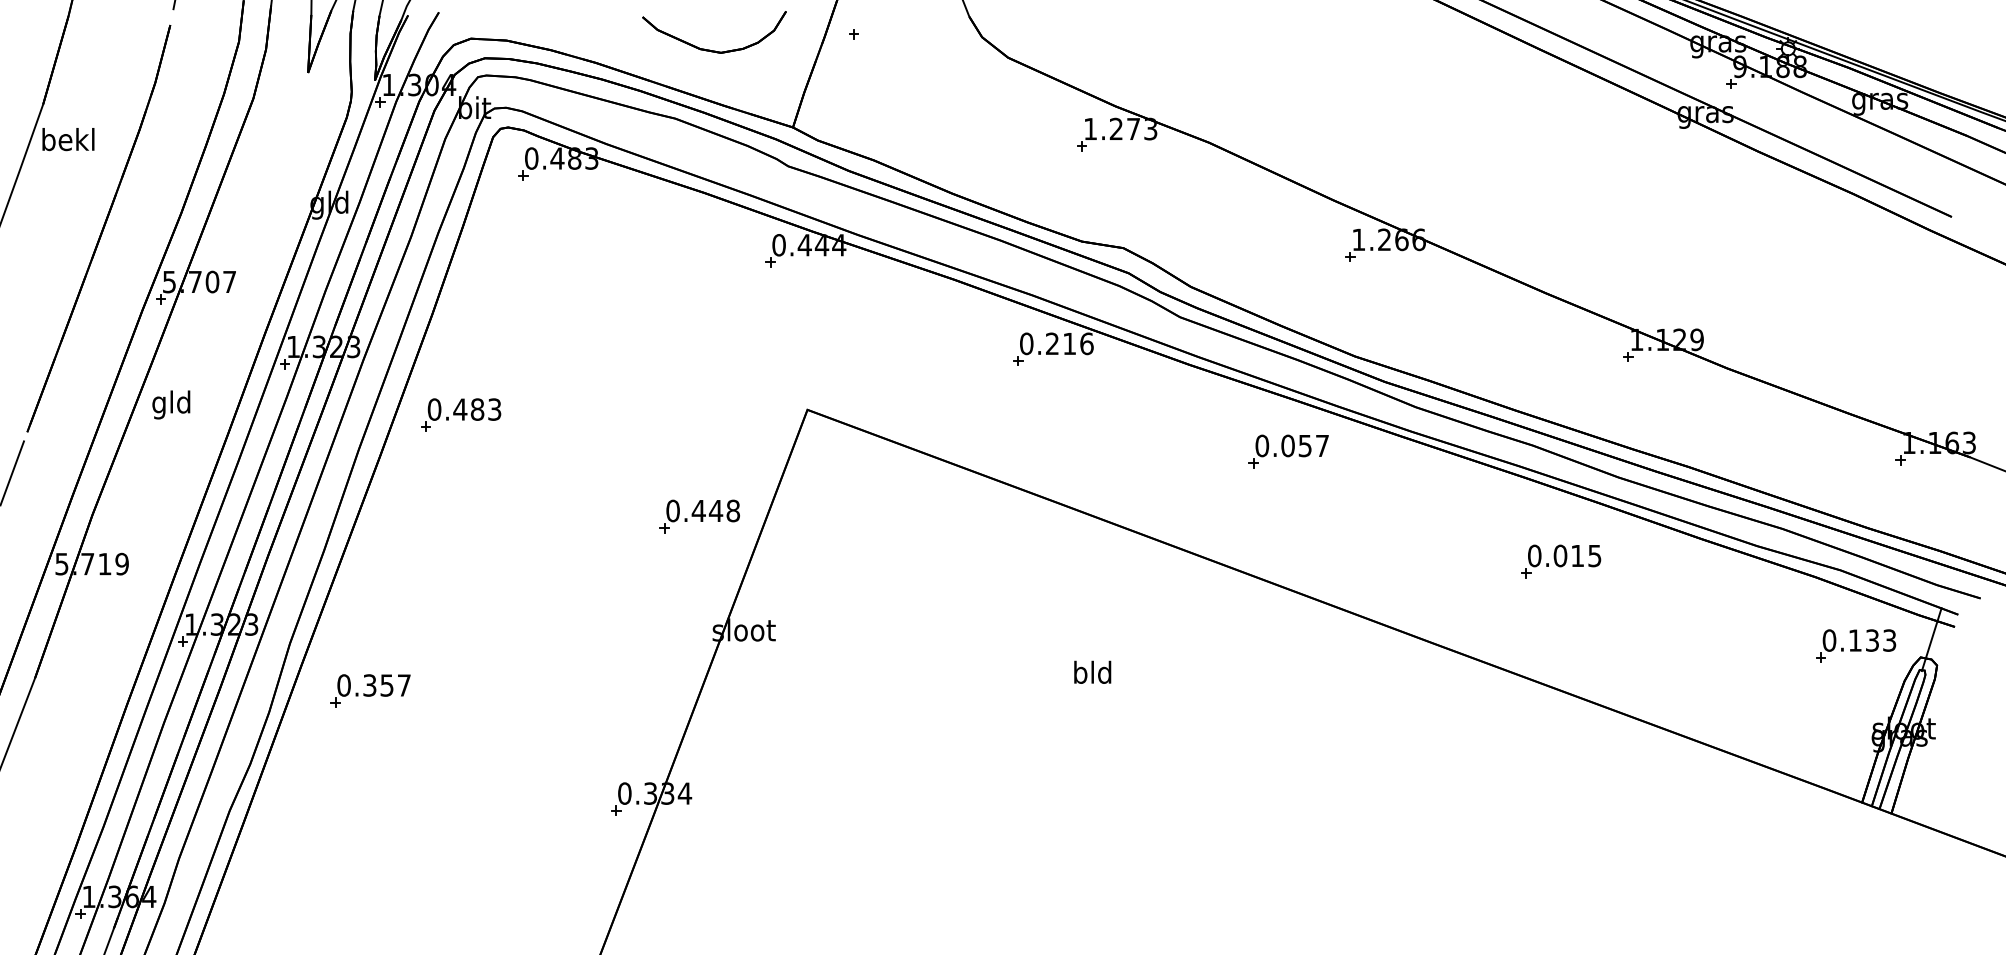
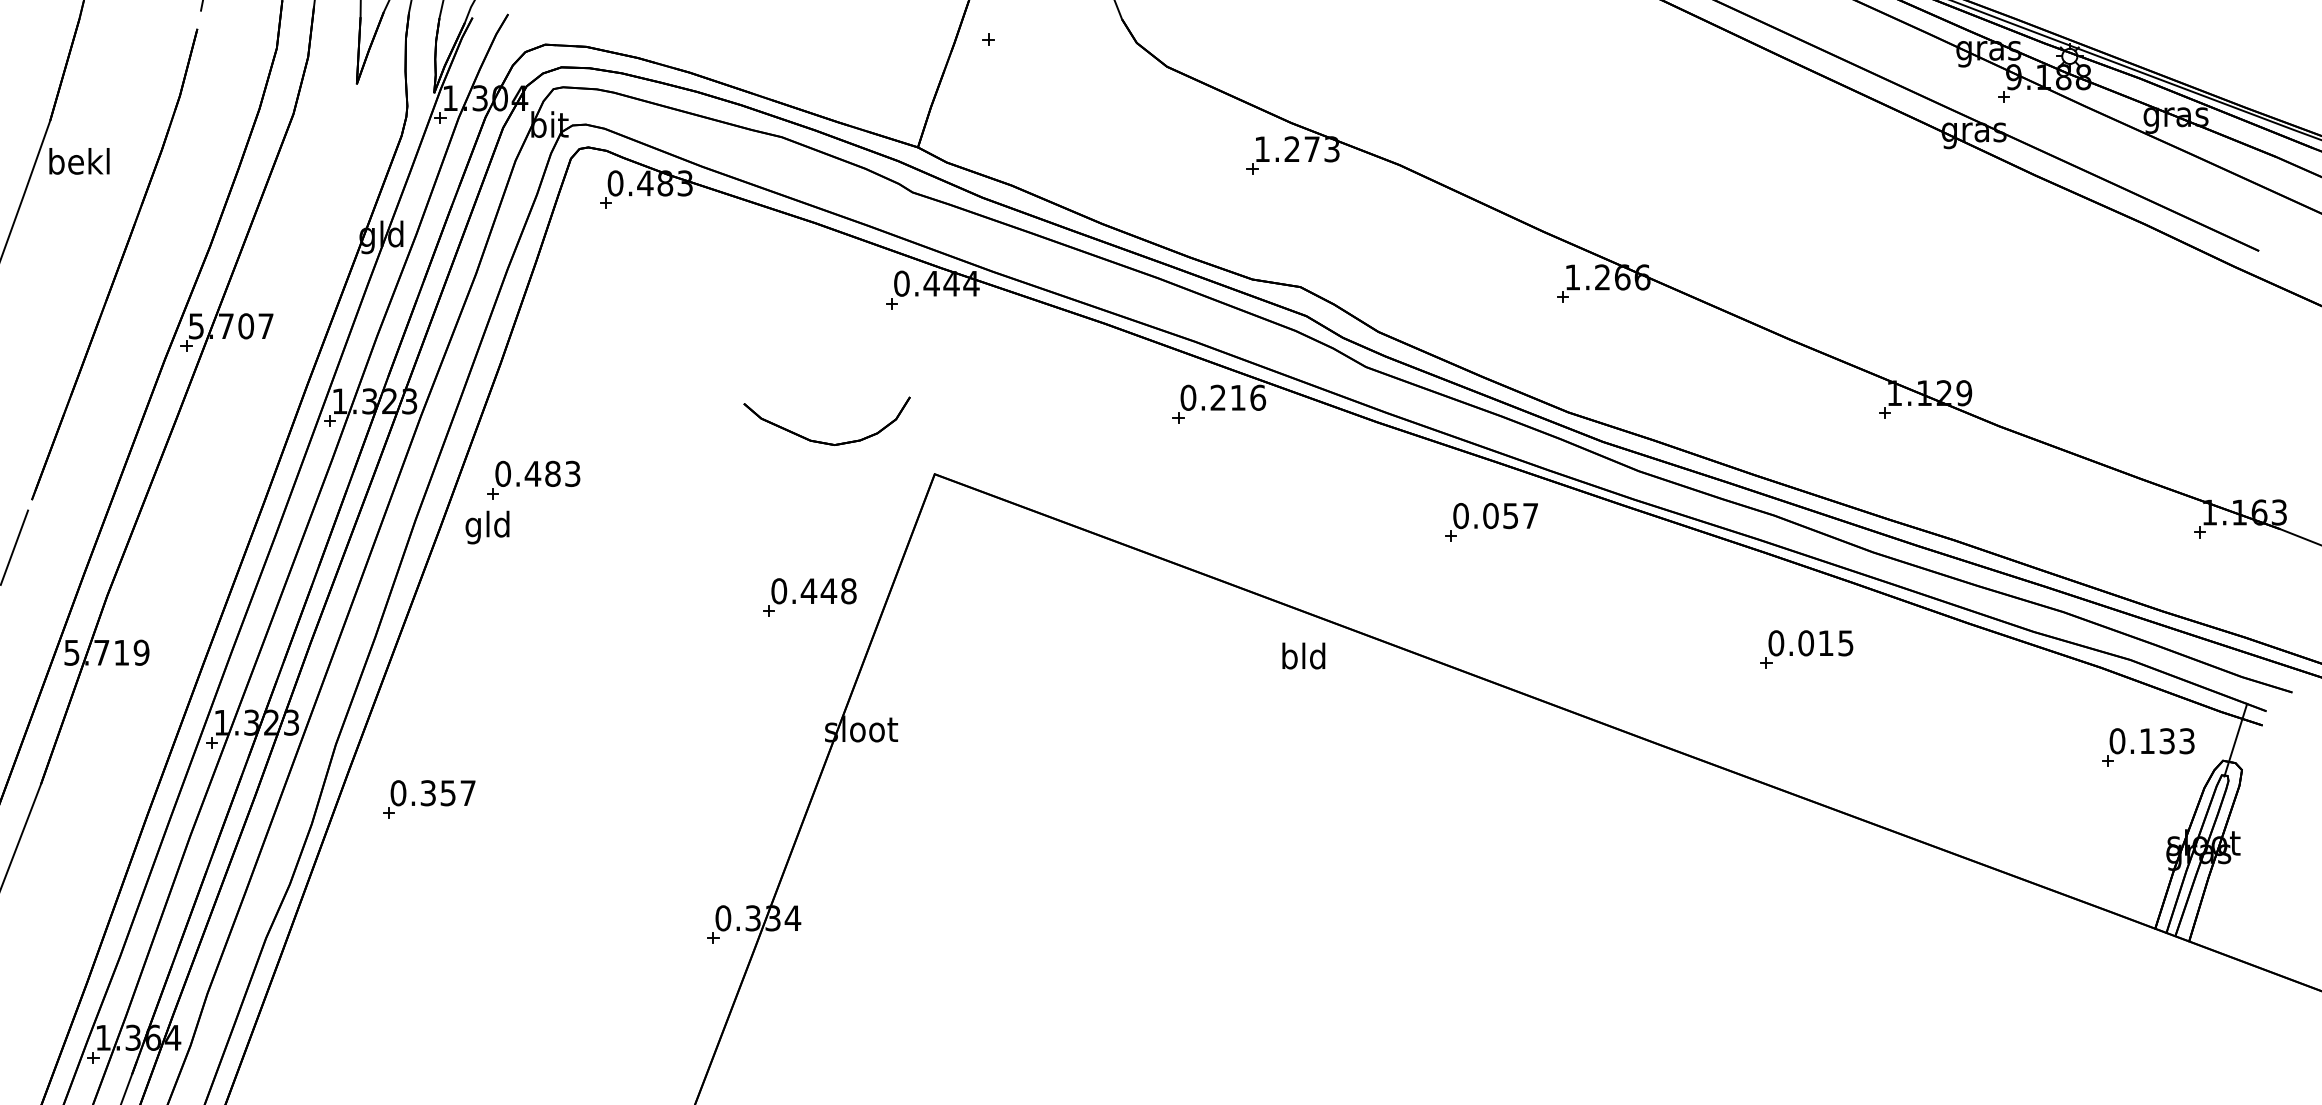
part: (710, 49) -> (822, 441), moved
text: (171, 404) -> (487, 527), moved
text: (1092, 671) -> (1303, 655), moved

